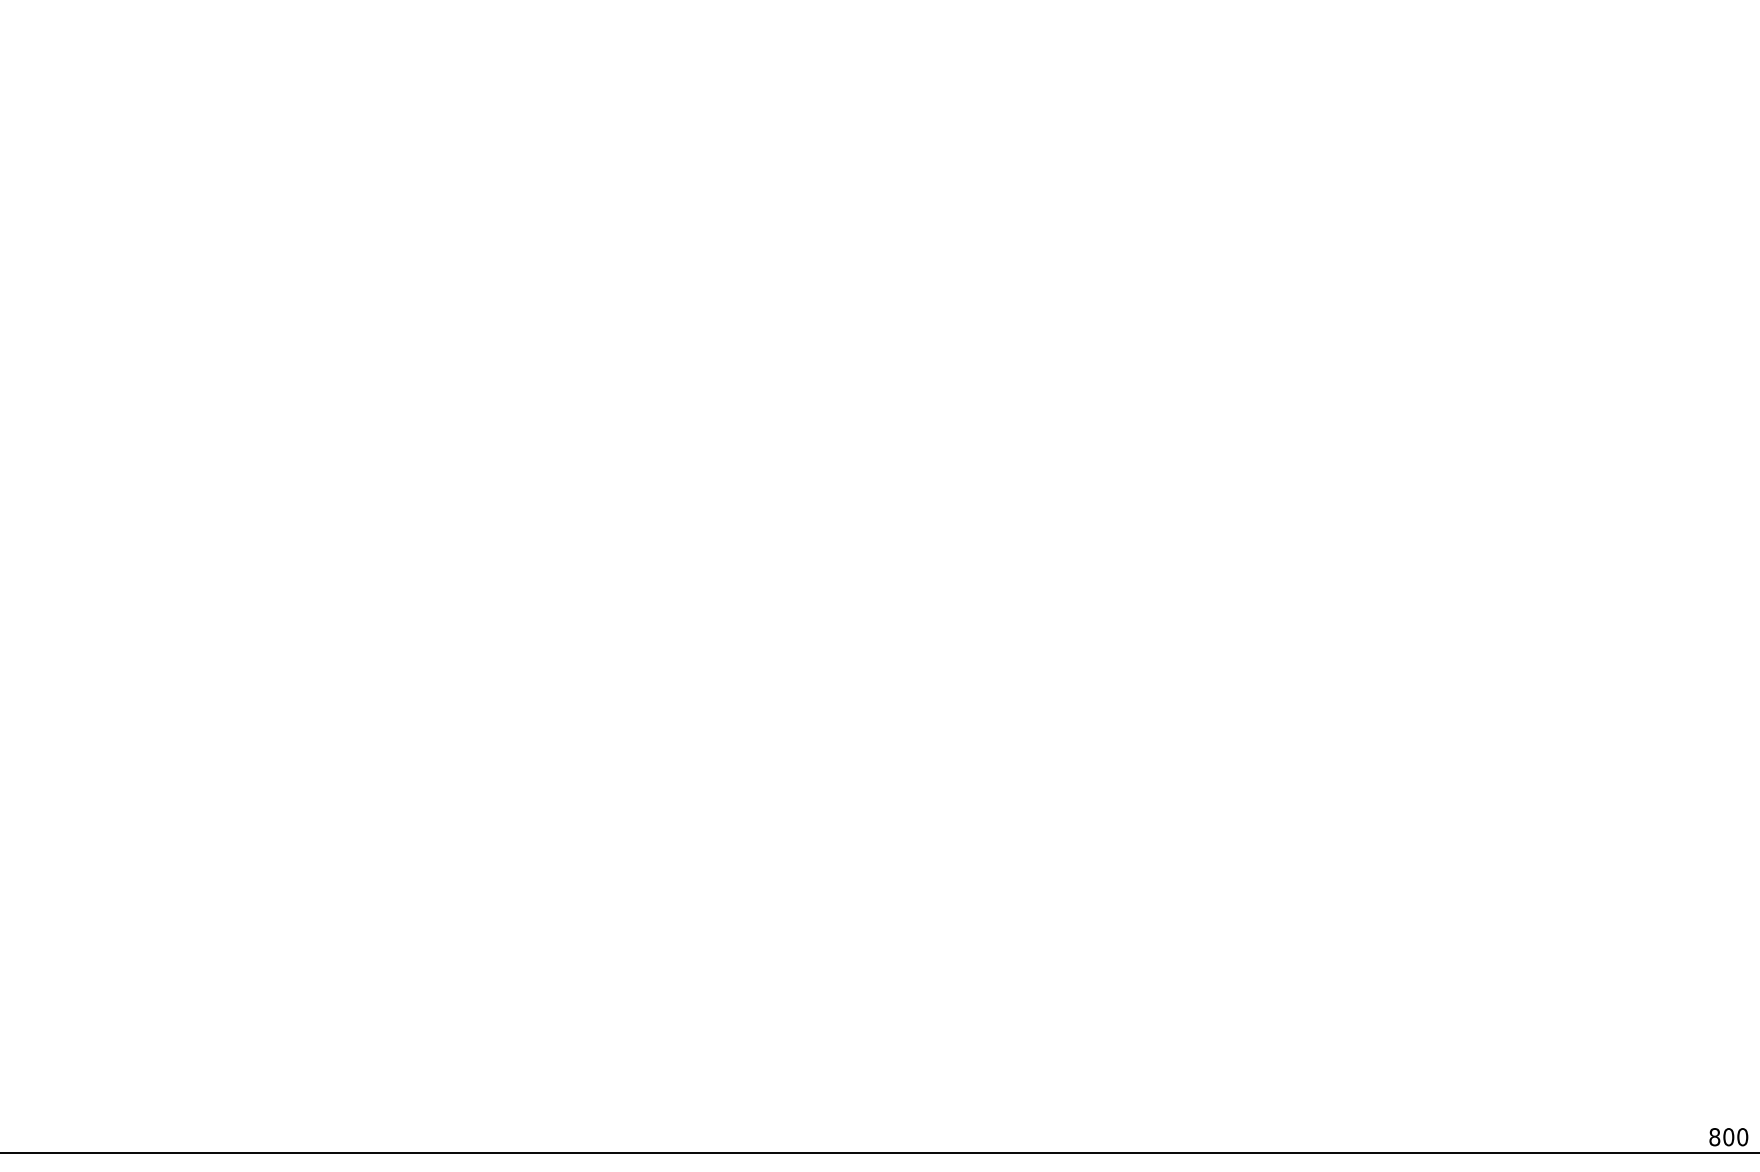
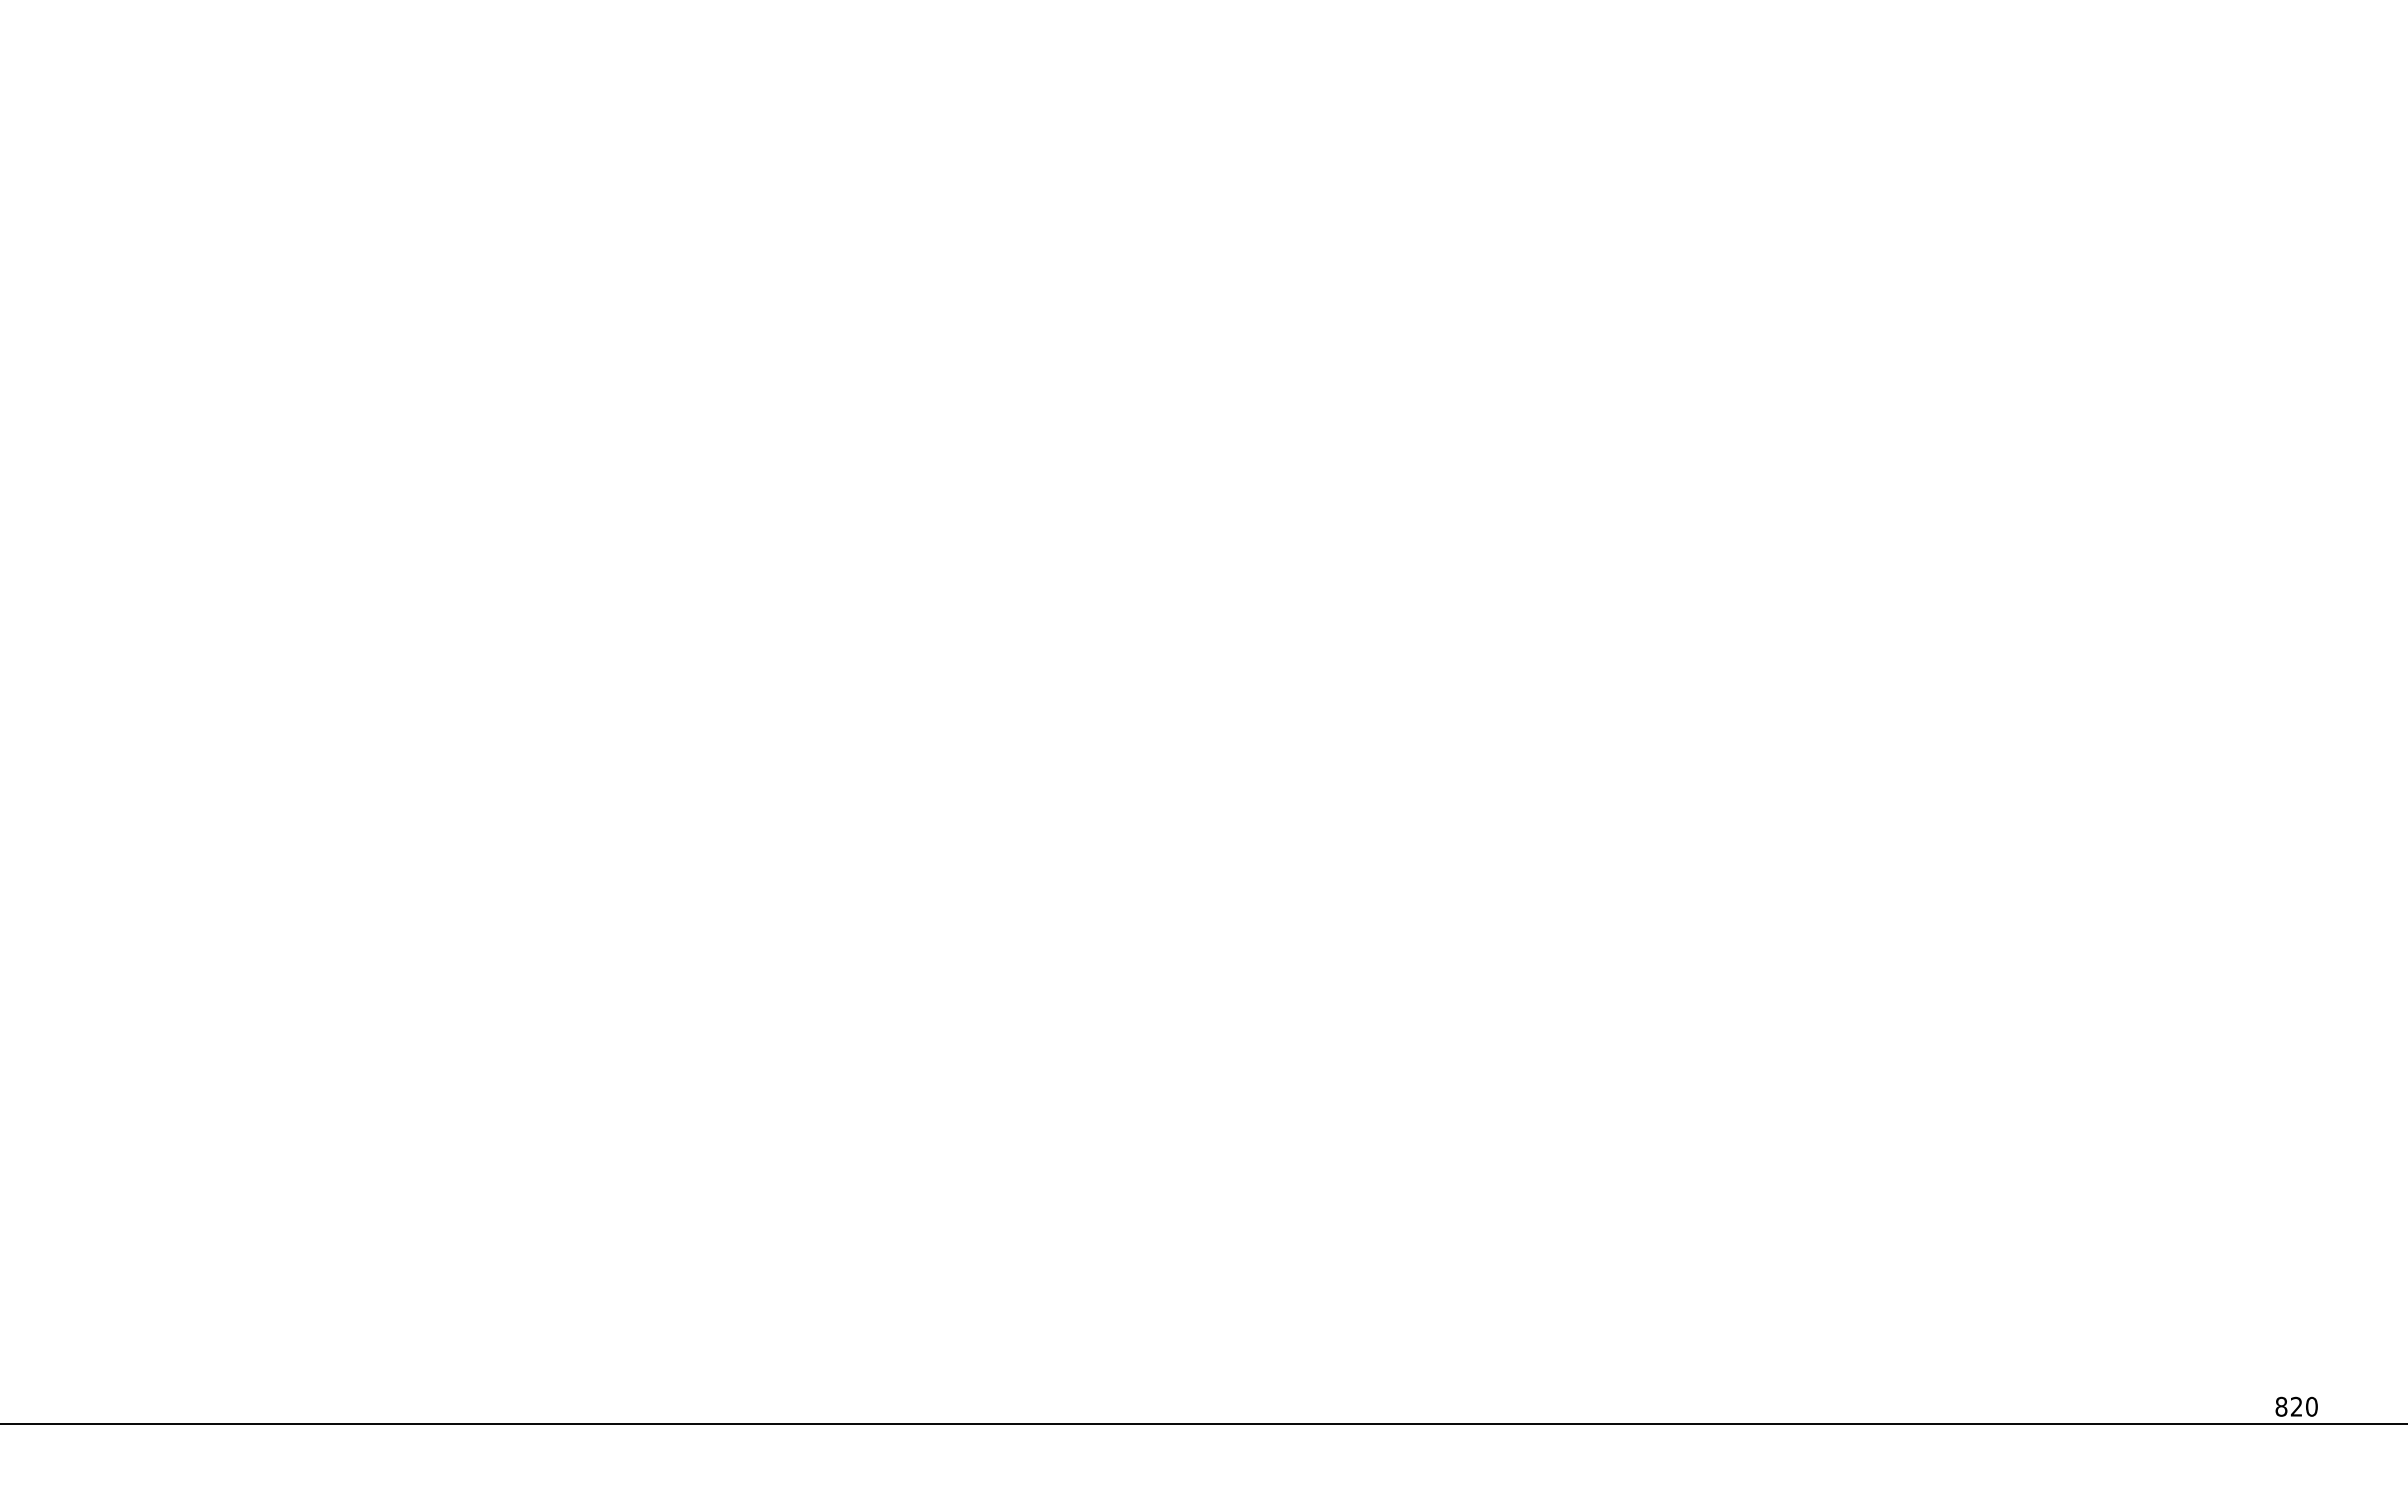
text: (1728, 1136) -> (2296, 1406), 800 -> 820

